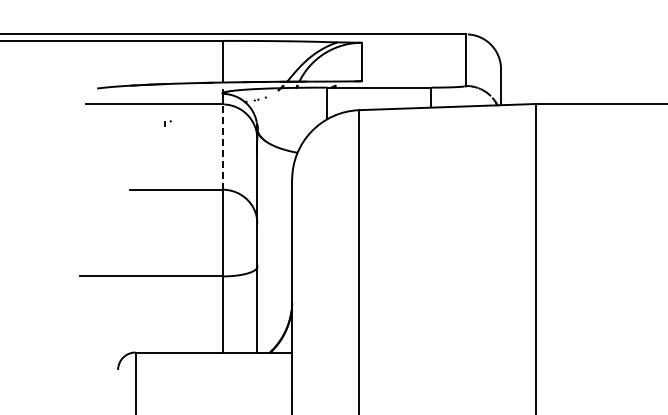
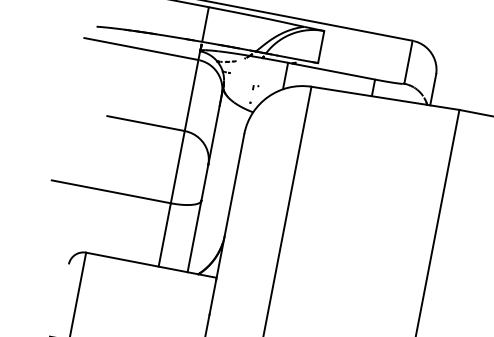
part: (167, 123) -> (255, 87), moved
line: (222, 147) -> (191, 95), dashed -> solid

